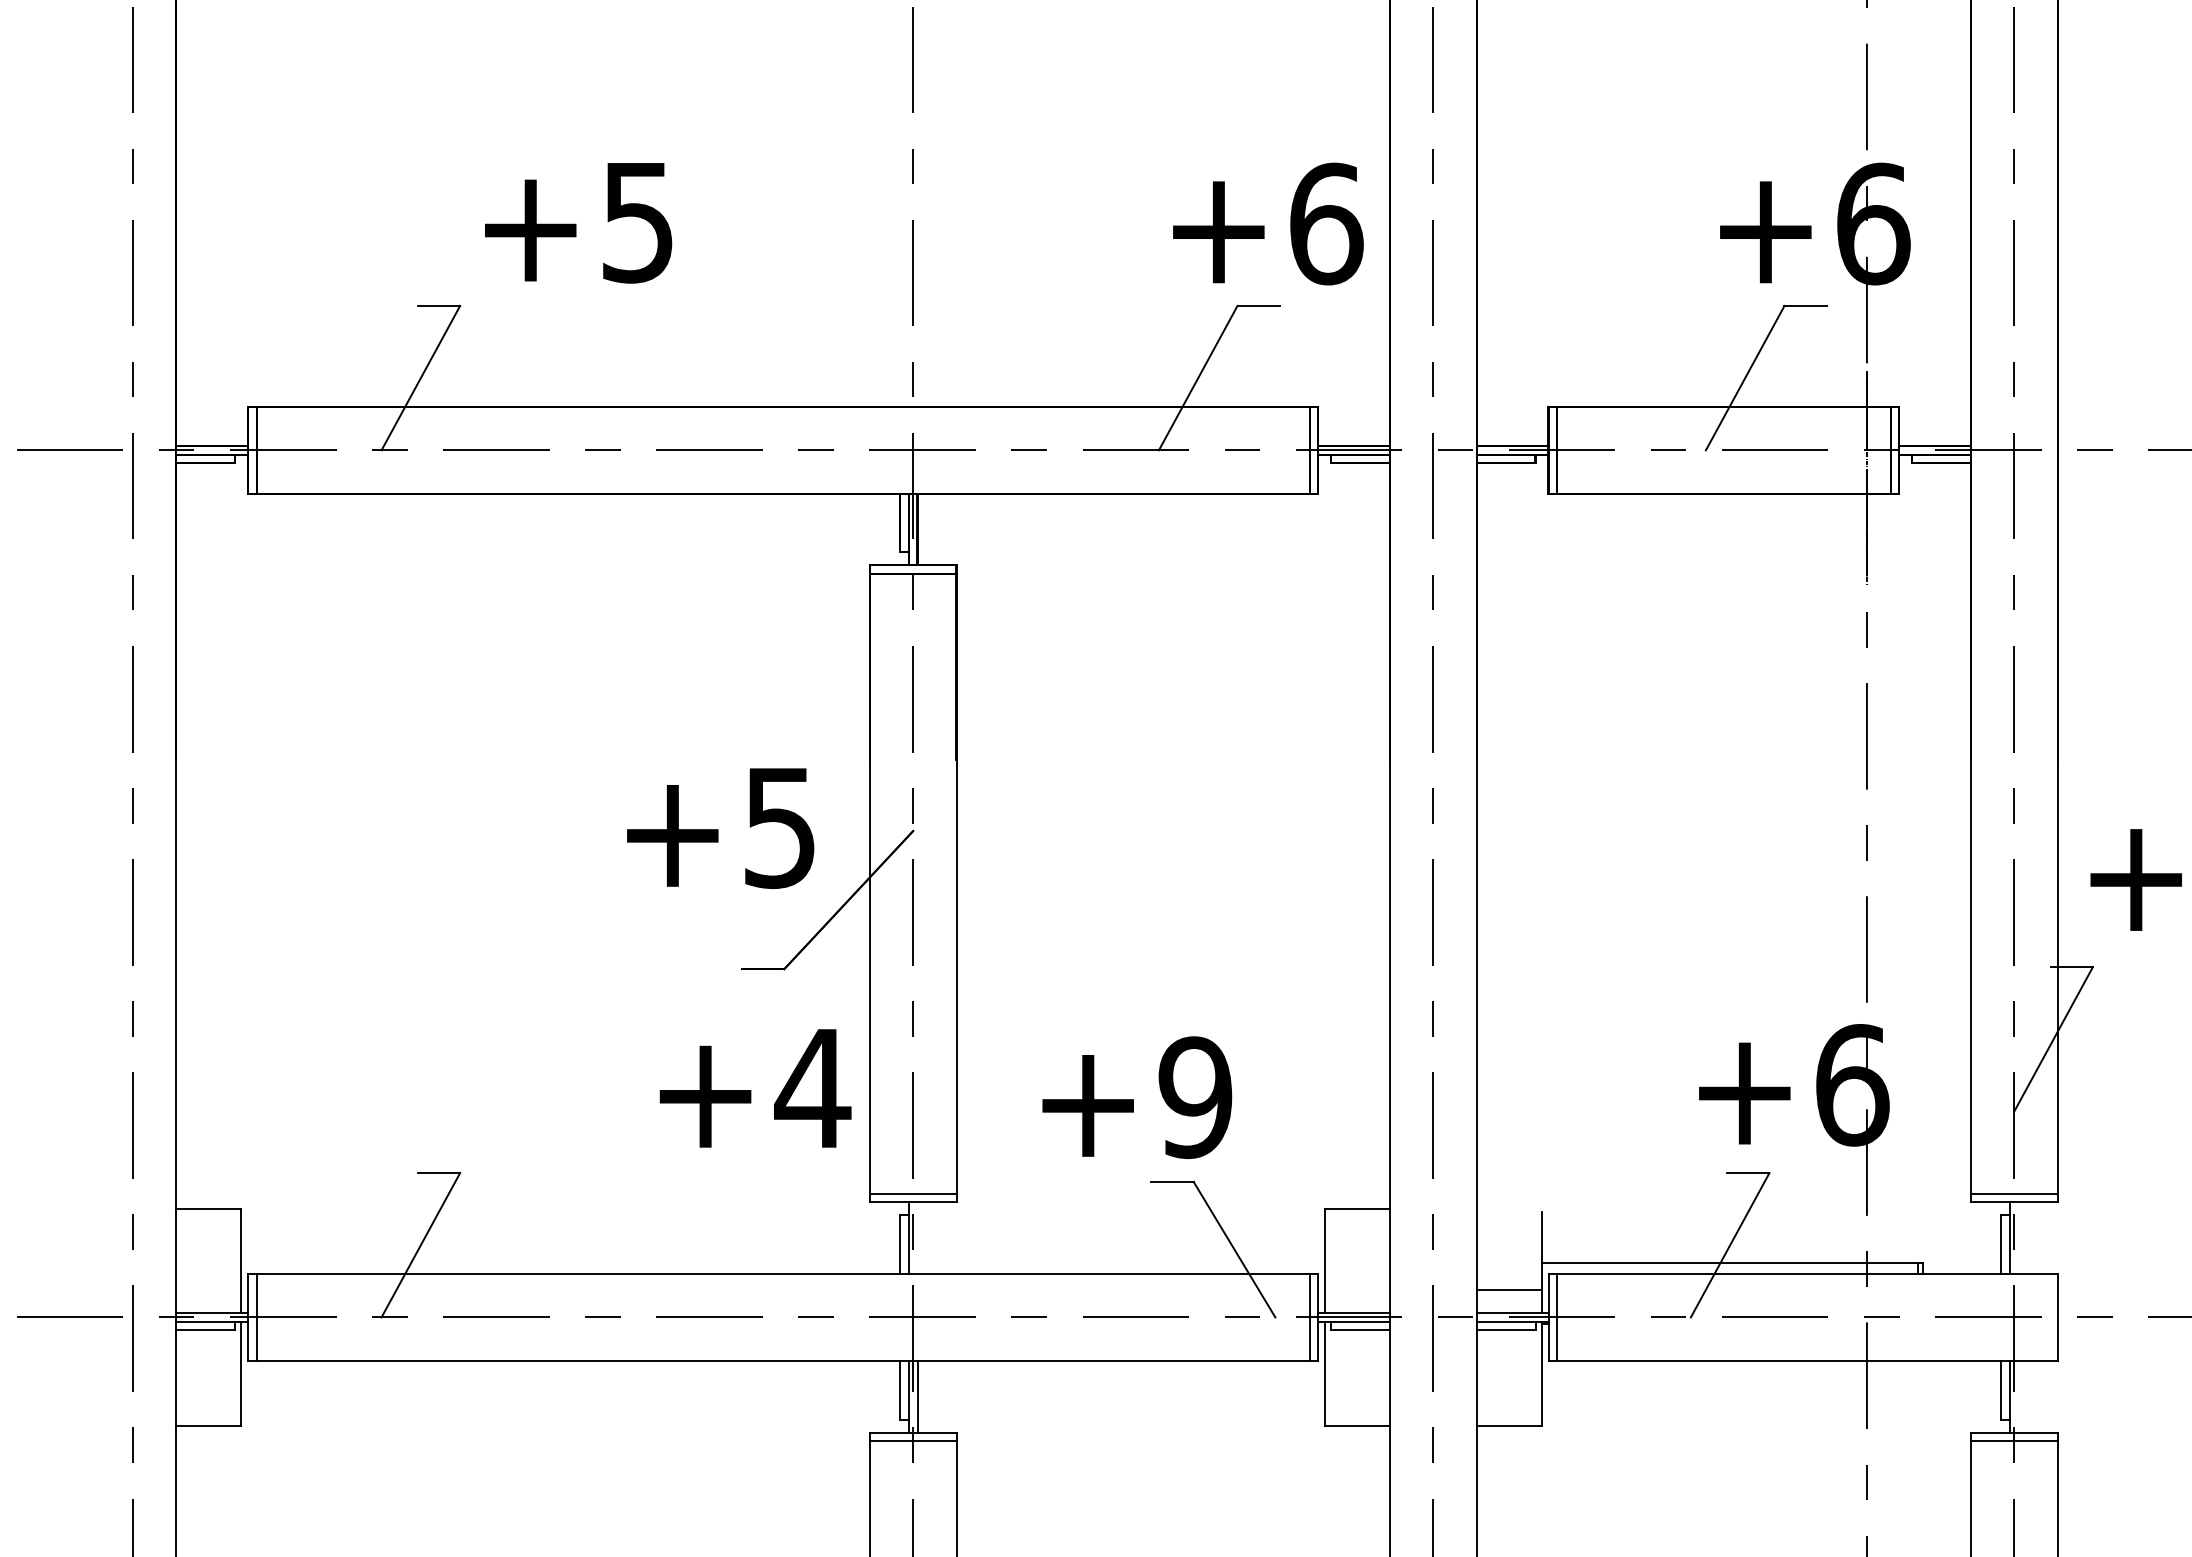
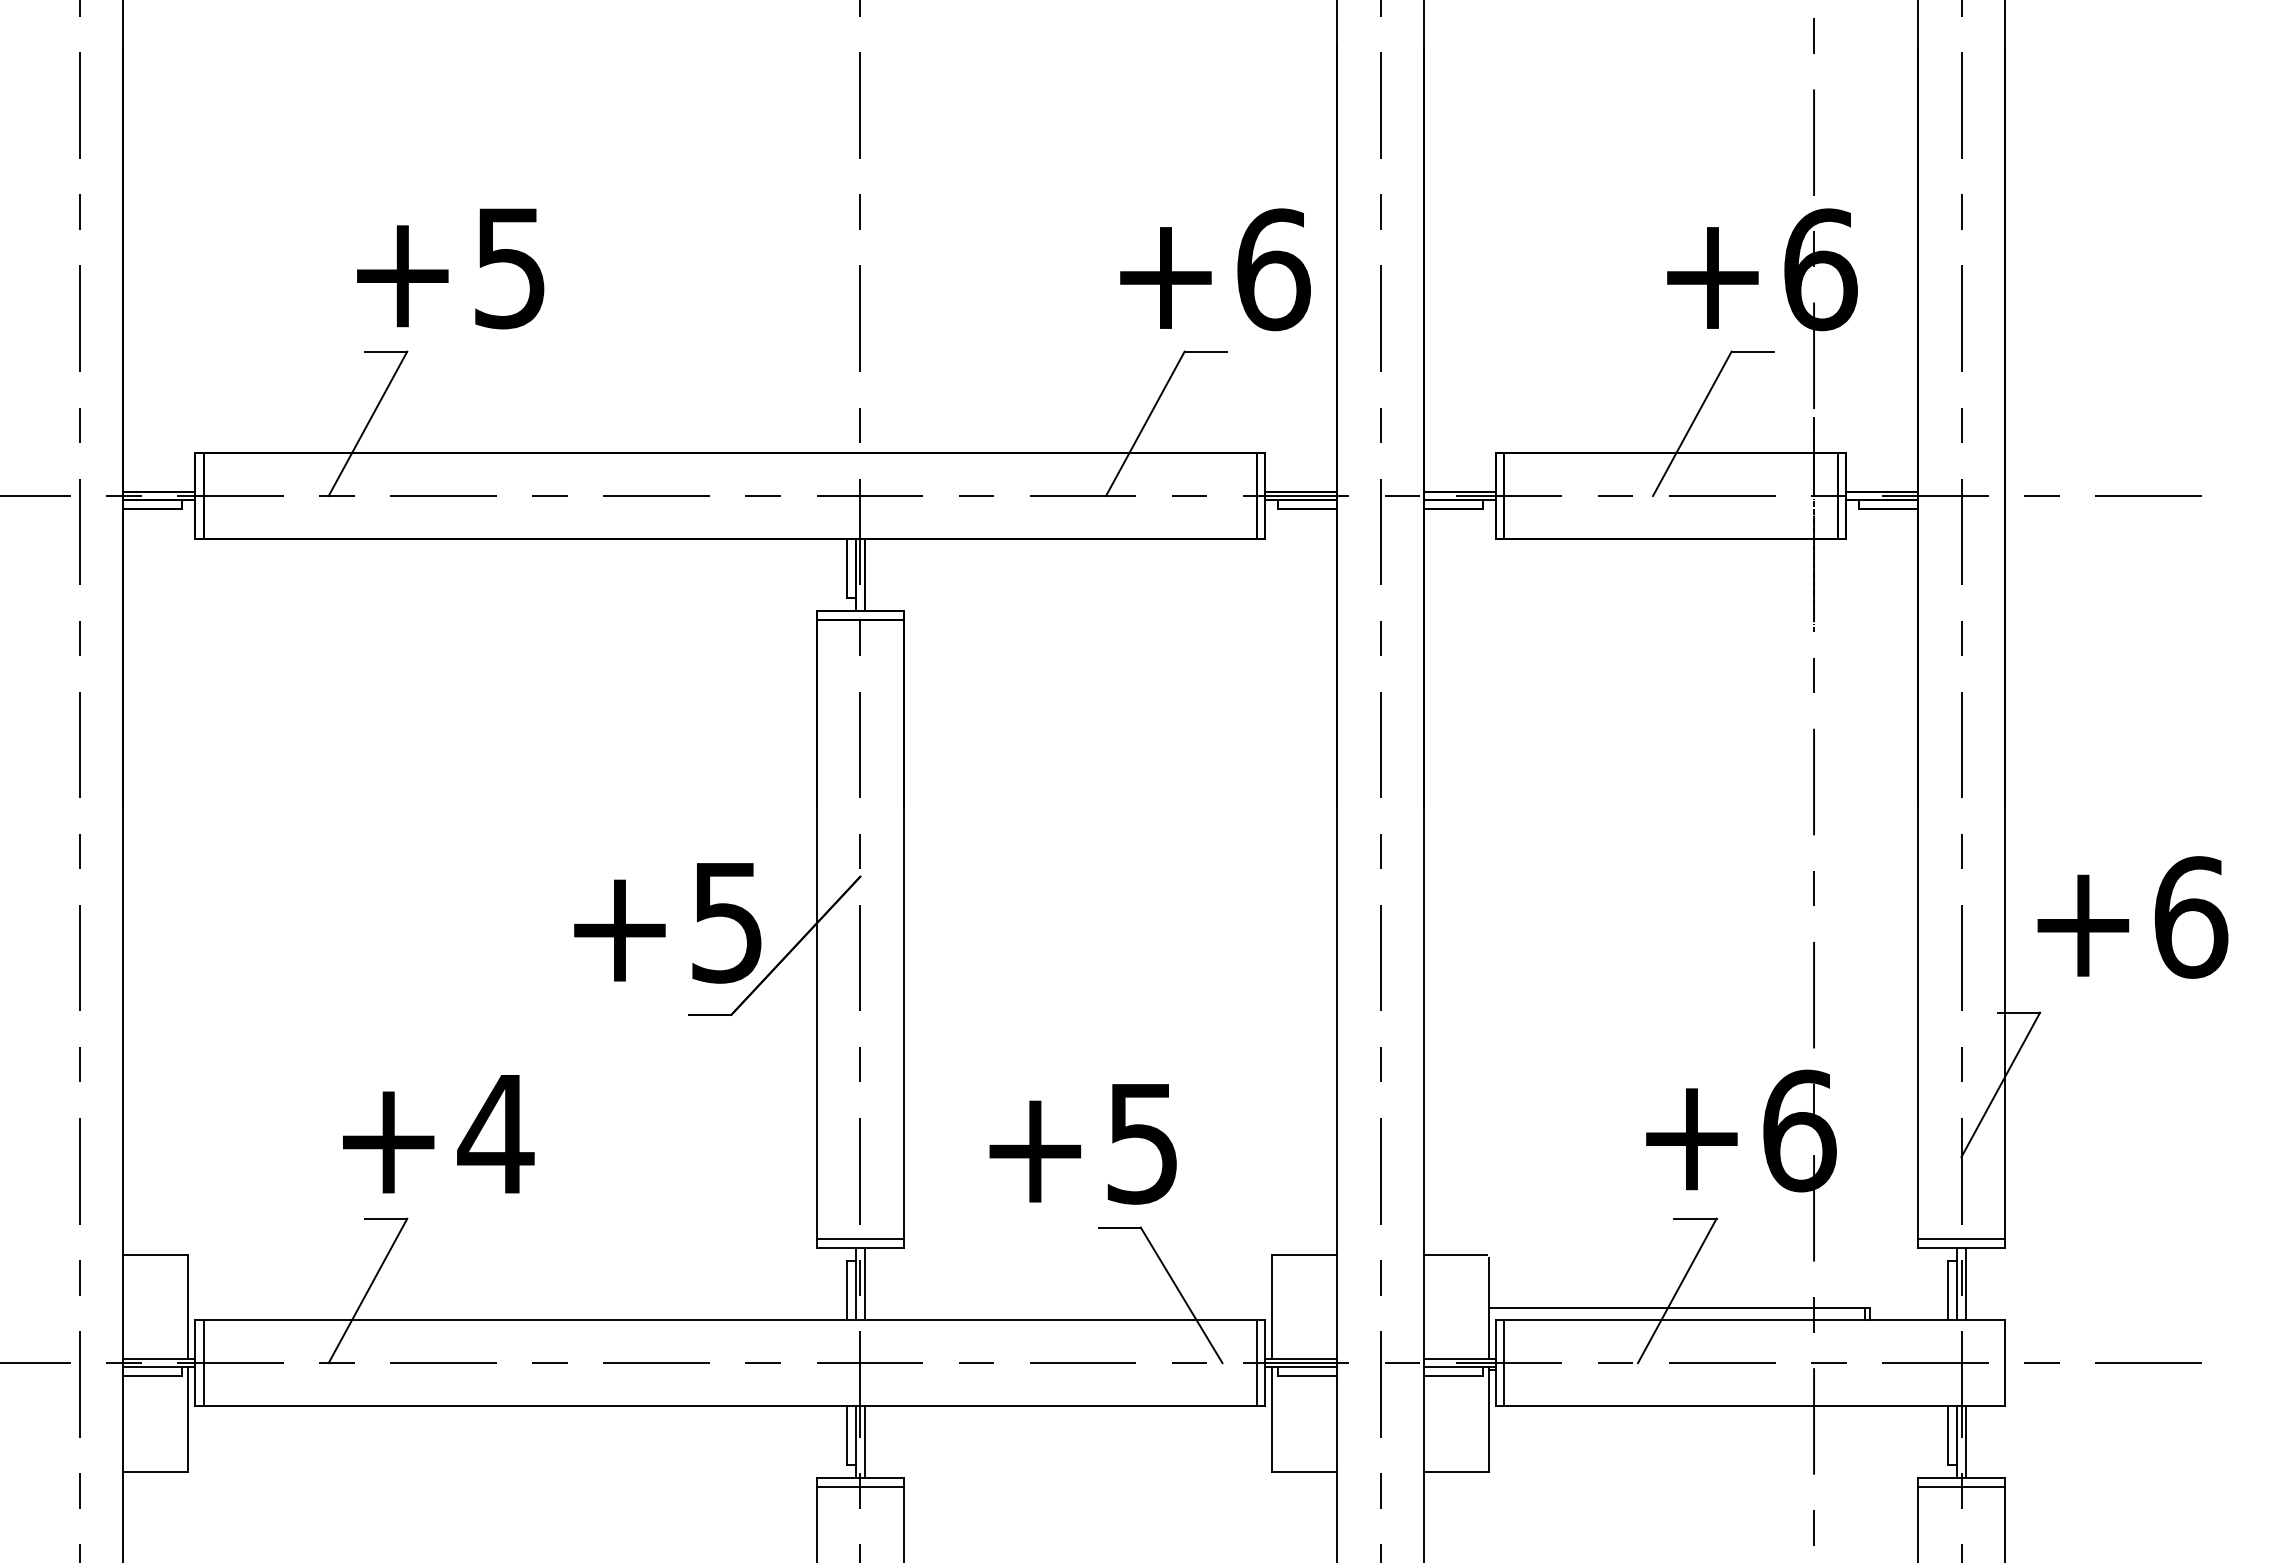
text: (578, 222) -> (450, 268), moved
text: (720, 828) -> (667, 923), moved
text: (755, 1088) -> (438, 1134), moved
text: (1195, 1097) -> (1142, 1143), +9 -> +5
line: (917, 1237) -> (864, 1283), added
line: (2018, 1237) -> (1965, 1283), added
line: (1507, 1289) -> (1454, 1254), moved
line: (2018, 1396) -> (1965, 1442), added

